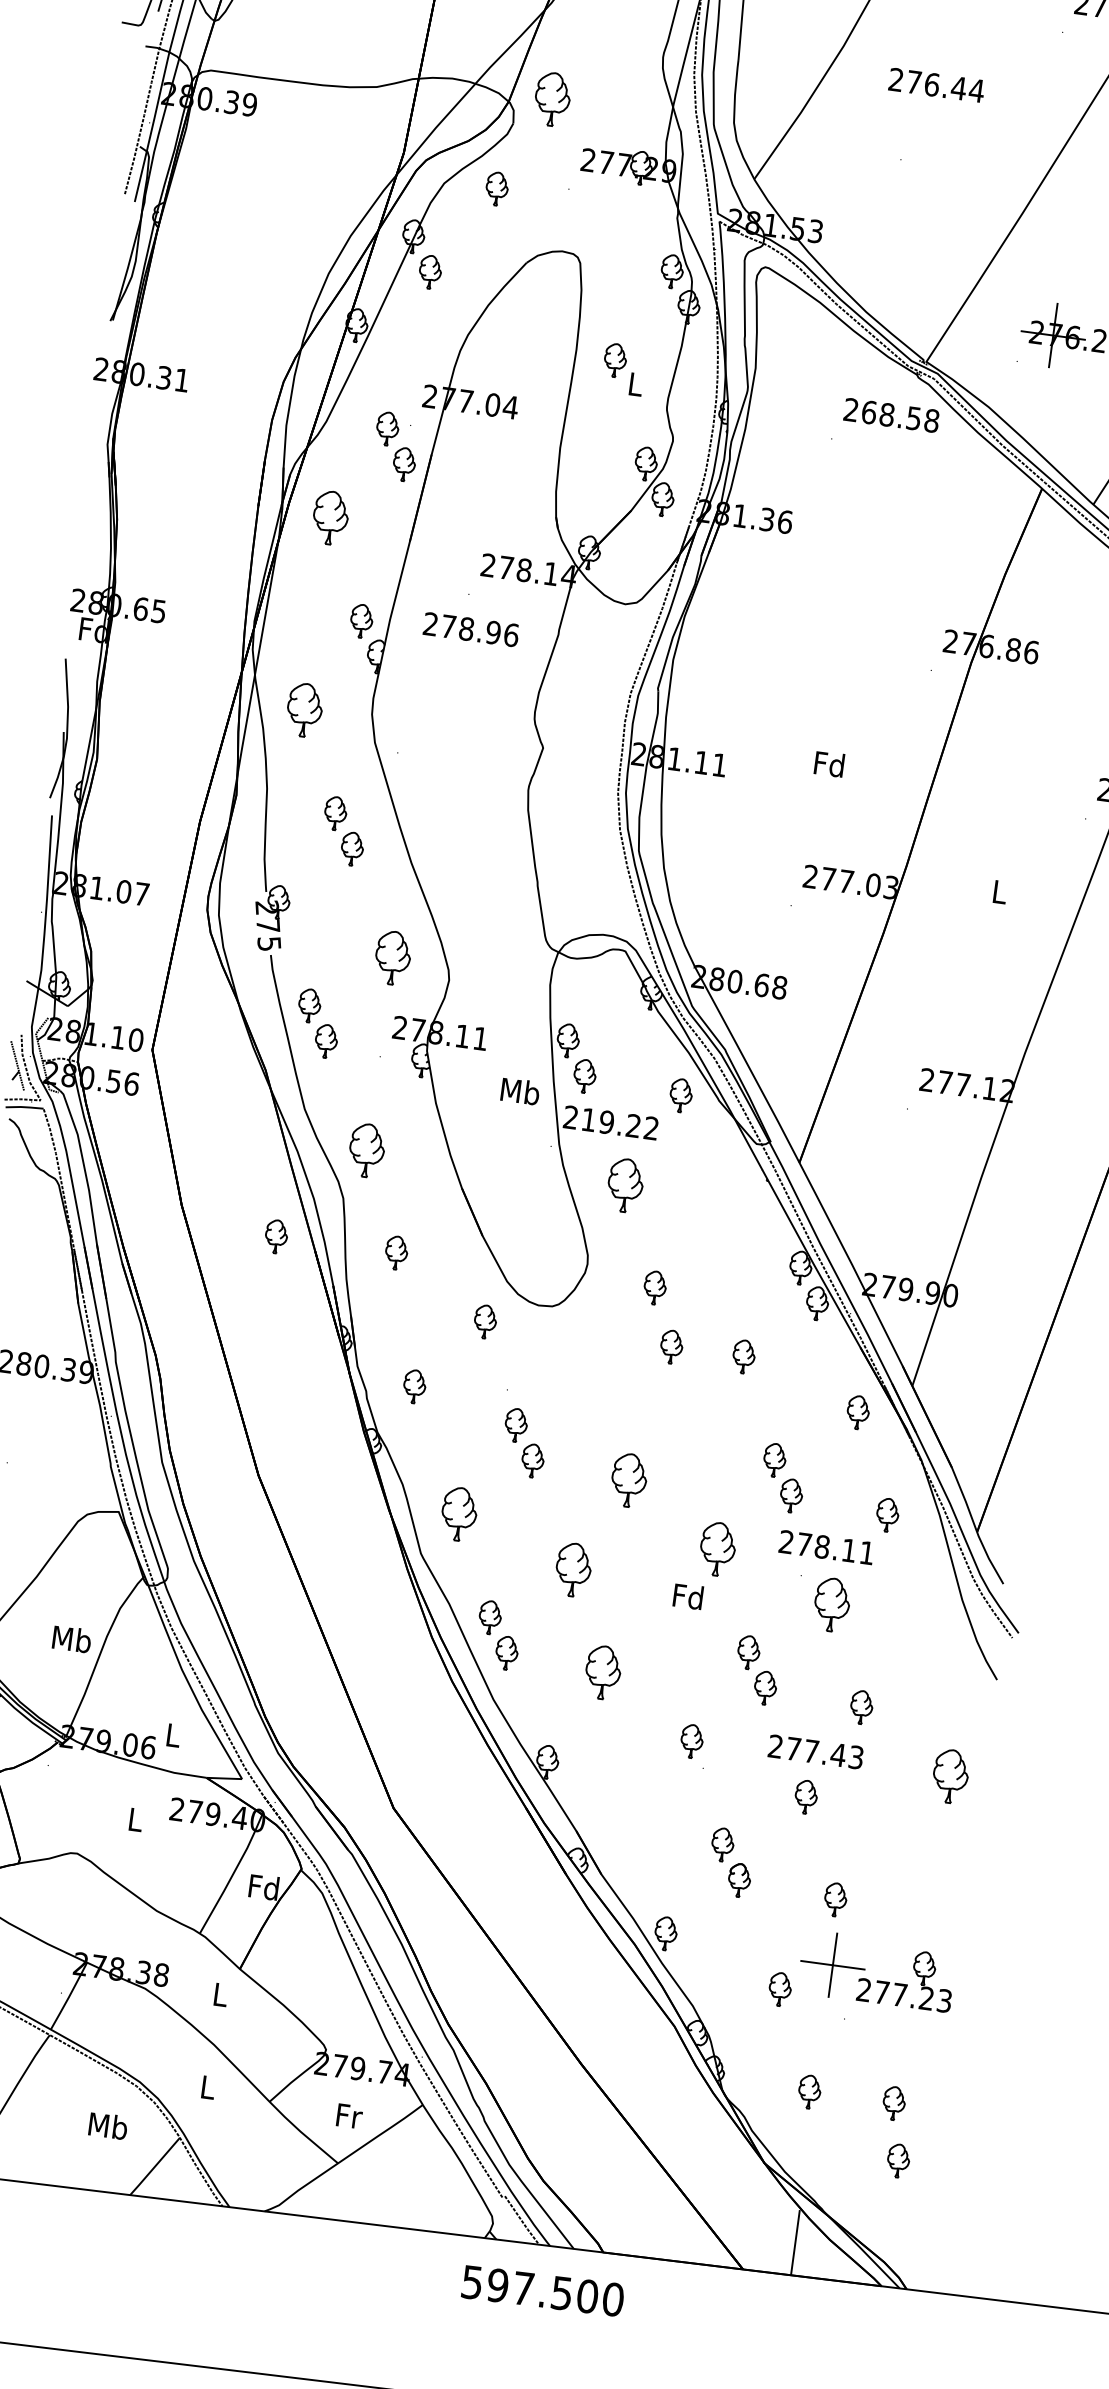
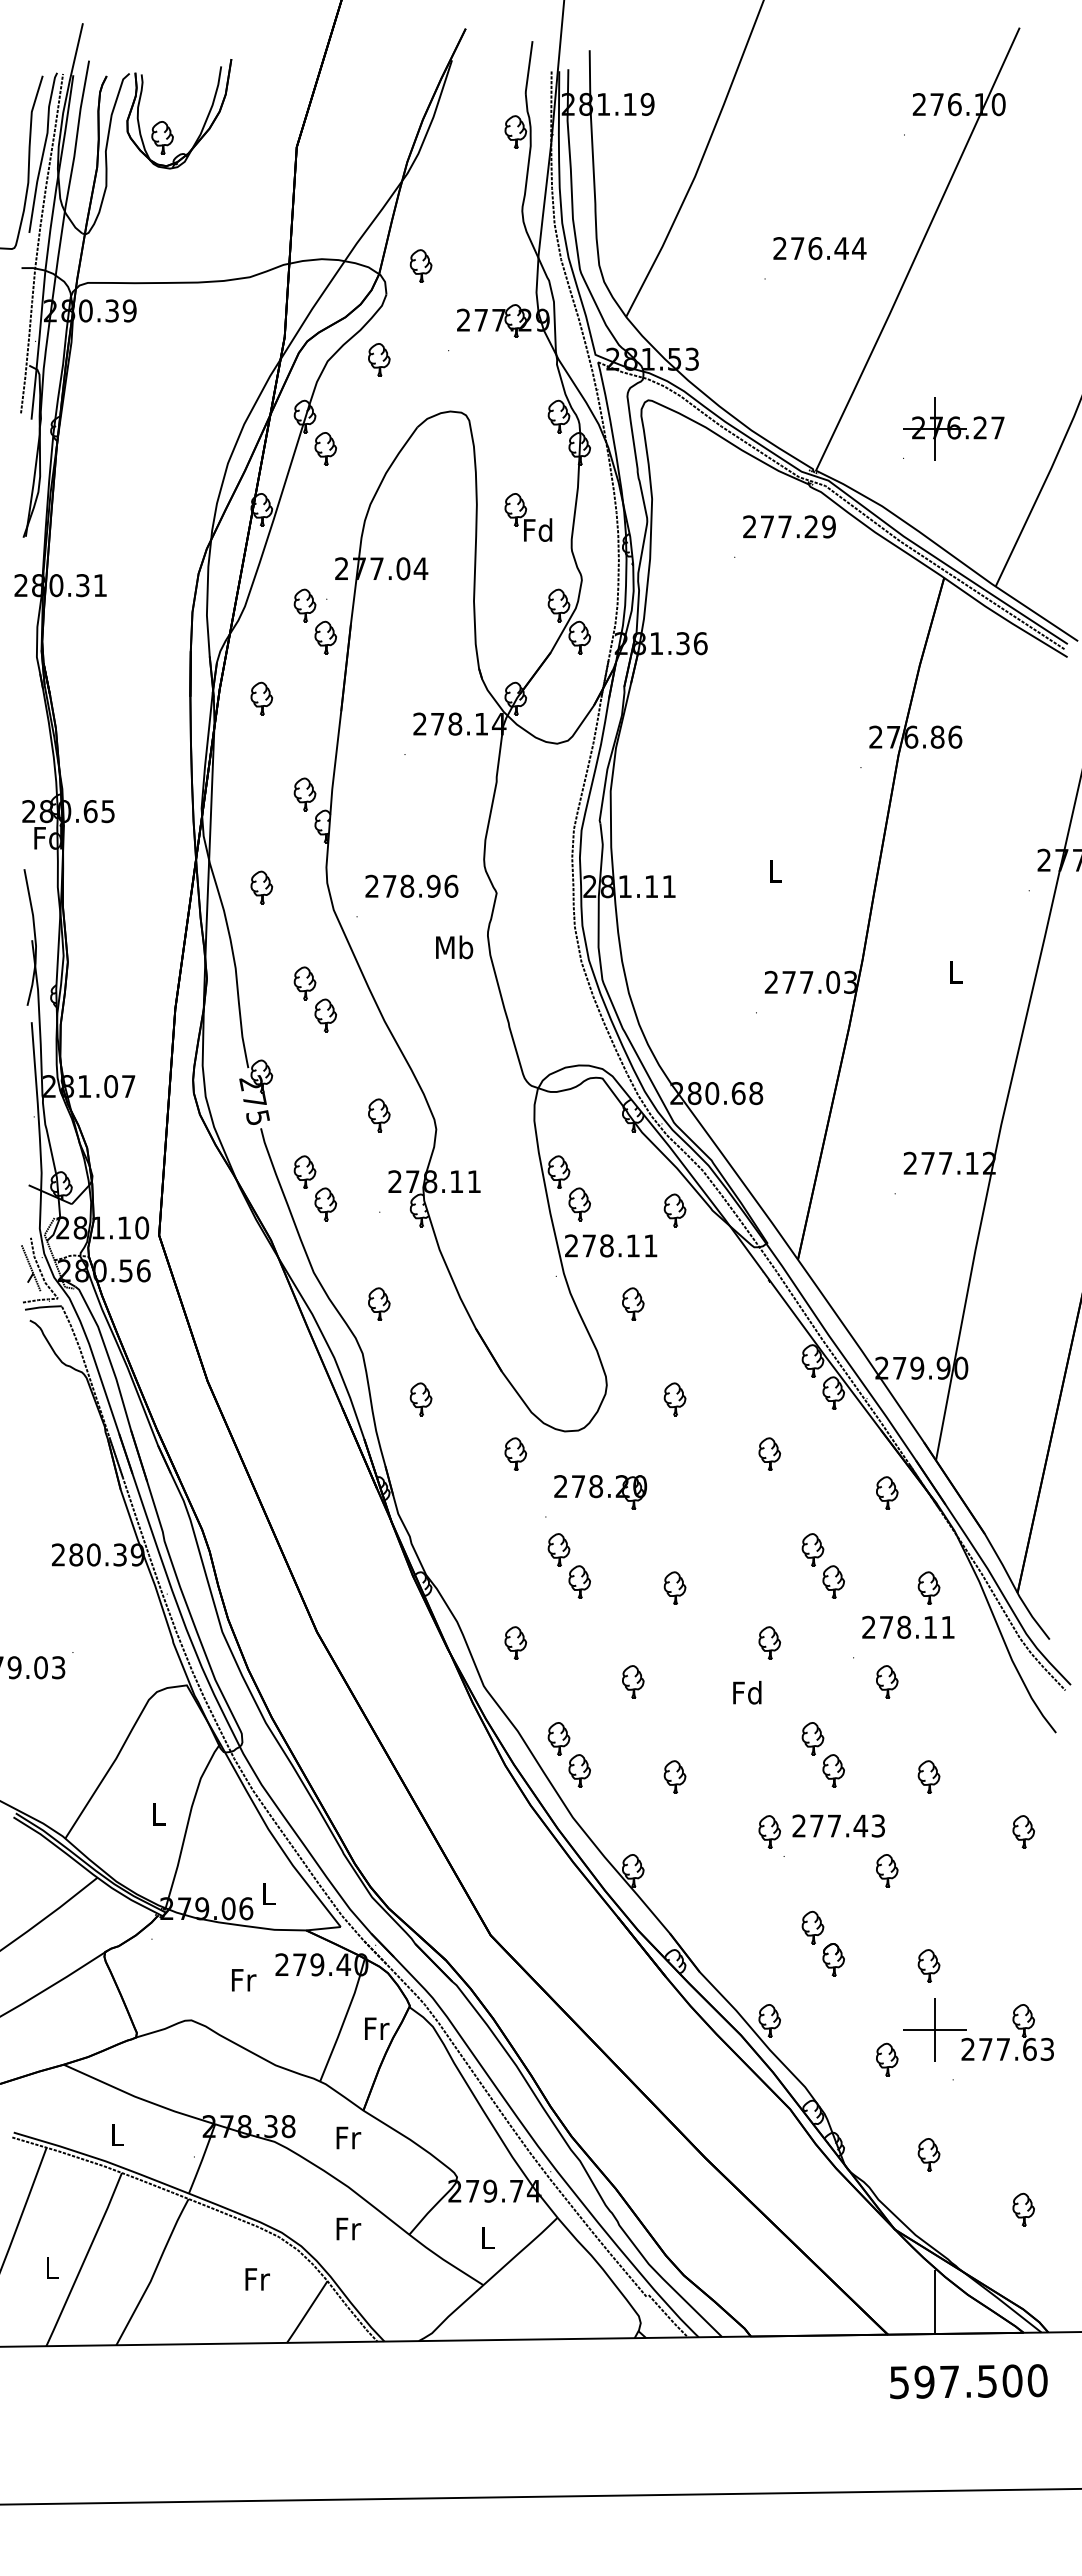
text: (936, 85) -> (819, 248), moved
part: (551, 98) -> (420, 265), size x0.62
text: (635, 383) -> (538, 529), L -> Fd
text: (899, 416) -> (797, 526), 268.58 -> 277.29
part: (330, 517) -> (261, 698), size x0.62
text: (470, 628) -> (411, 885), moved
part: (304, 709) -> (261, 887), size x0.62
text: (828, 764) -> (774, 871), Fd -> L
part: (393, 958) -> (379, 1115), size x0.62
text: (520, 1091) -> (454, 947), moved
text: (619, 1123) -> (619, 1245), 219.22 -> 278.11
part: (367, 1149) -> (379, 1303), size x0.62
part: (625, 1184) -> (633, 1303), size x0.62
part: (275, 1236) -> (302, 1399), removed
part: (671, 1346) -> (698, 1453), removed
part: (566, 1372) -> (600, 1492), added
part: (414, 1386) -> (455, 1525), removed
part: (628, 1479) -> (674, 1587), size x0.62
part: (459, 1513) -> (515, 1642), size x0.62
text: (826, 1546) -> (908, 1626), moved
part: (717, 1548) -> (769, 1642), size x0.62
part: (573, 1569) -> (633, 1681), size x0.62
part: (832, 1604) -> (887, 1681), size x0.62
text: (72, 1639) -> (158, 1814), Mb -> L
part: (602, 1671) -> (674, 1776), size x0.62
text: (815, 1751) -> (838, 1825), moved
part: (950, 1775) -> (1023, 1831), size x0.62
text: (136, 1820) -> (244, 1980), L -> Fr
text: (263, 1887) -> (375, 2028), Fd -> Fr
text: (221, 1994) -> (348, 2137), L -> Fr
text: (926, 1997) -> (1029, 2048), 277.23 -> 277.63
text: (208, 2087) -> (348, 2228), L -> Fr
part: (893, 2103) -> (1011, 2154), removed
text: (349, 2116) -> (488, 2238), Fr -> L
text: (107, 2125) -> (256, 2278), Mb -> Fr
text: (542, 2290) -> (968, 2381), moved

